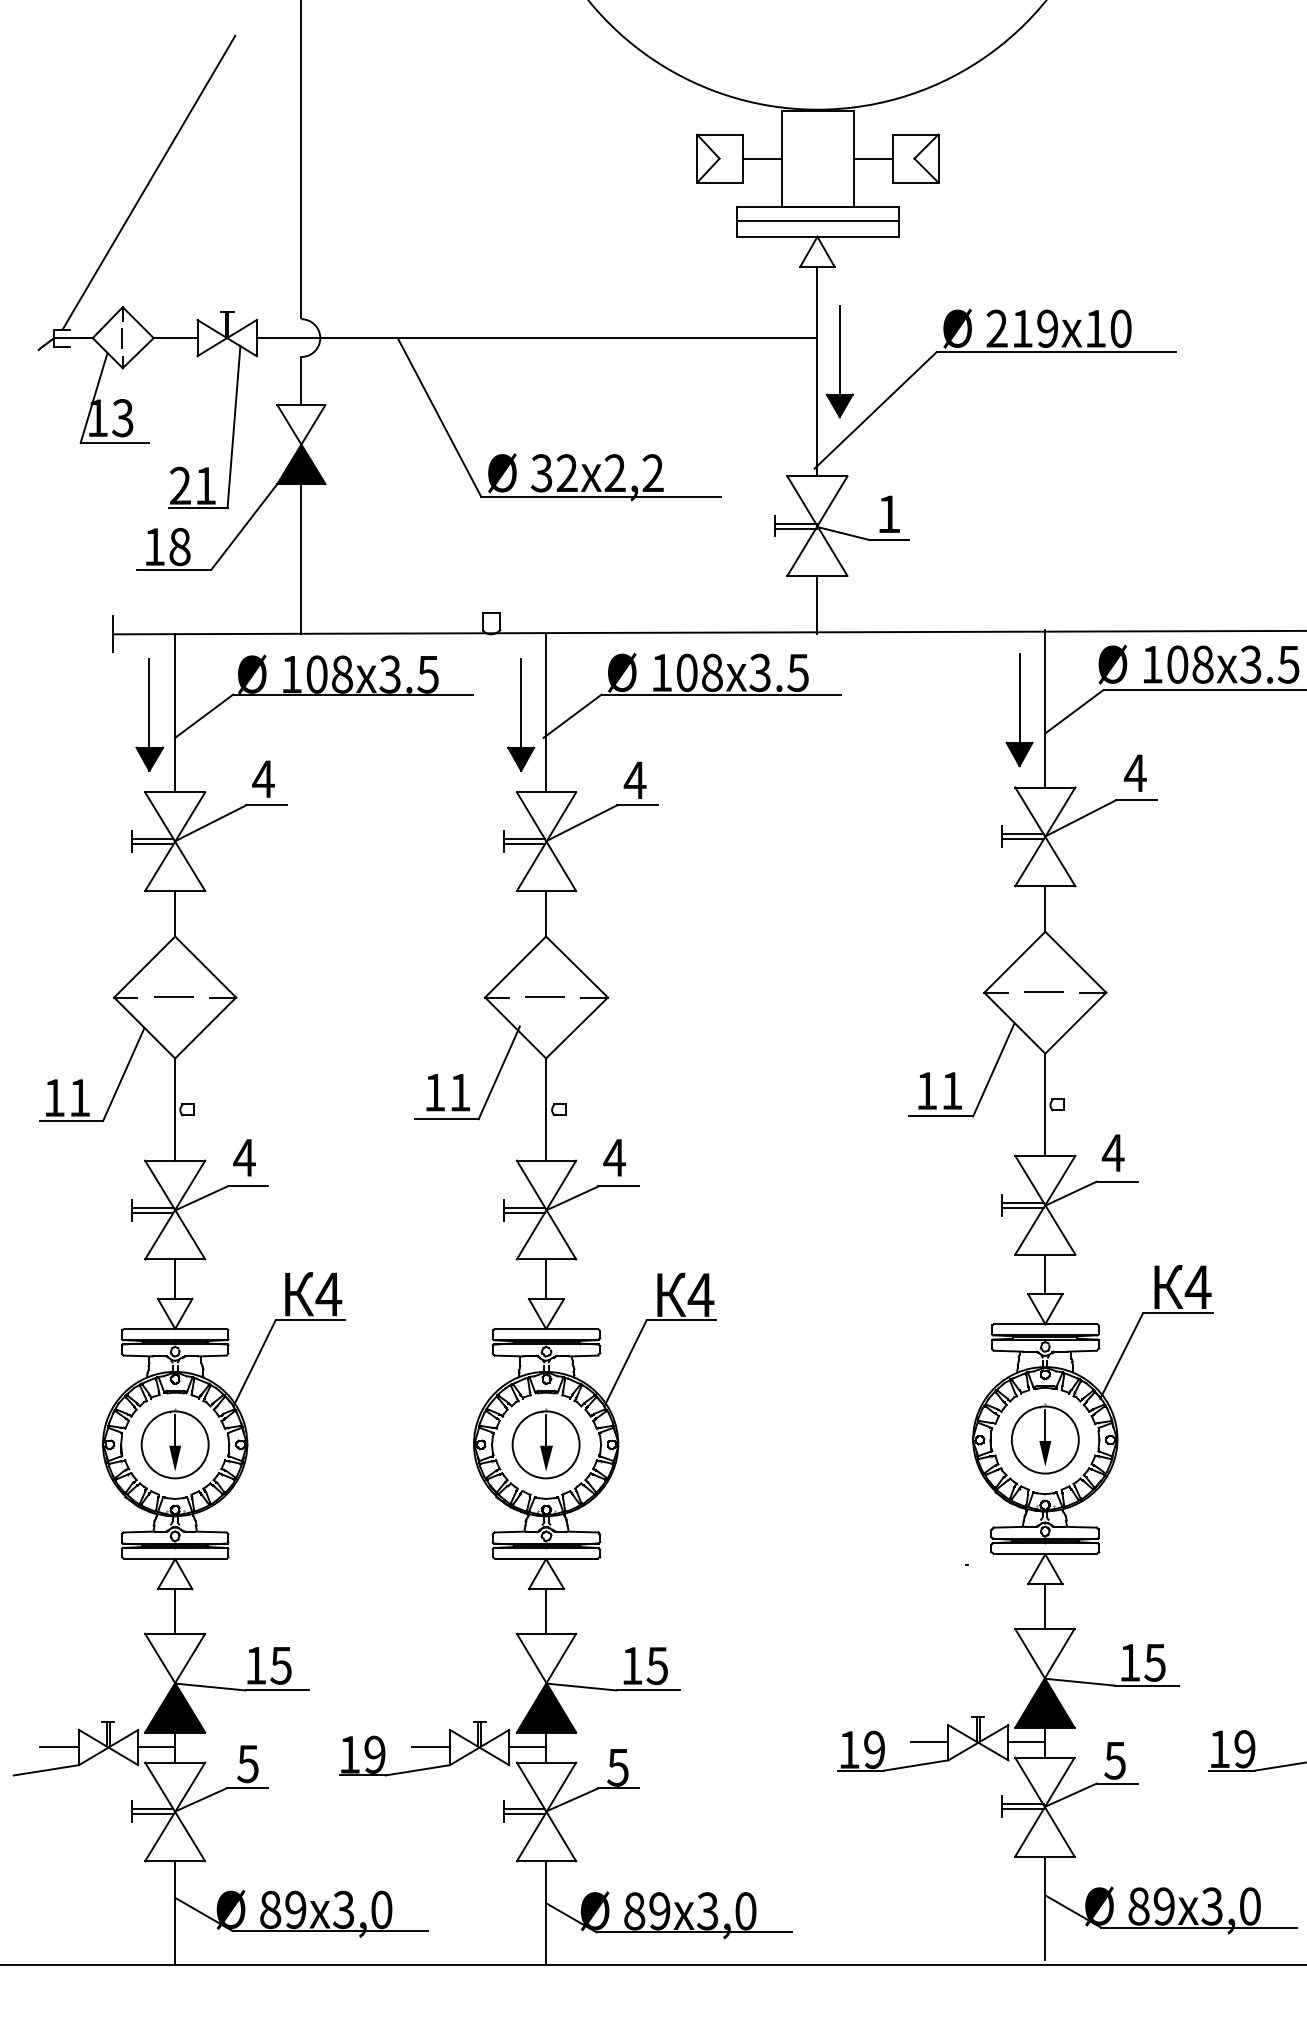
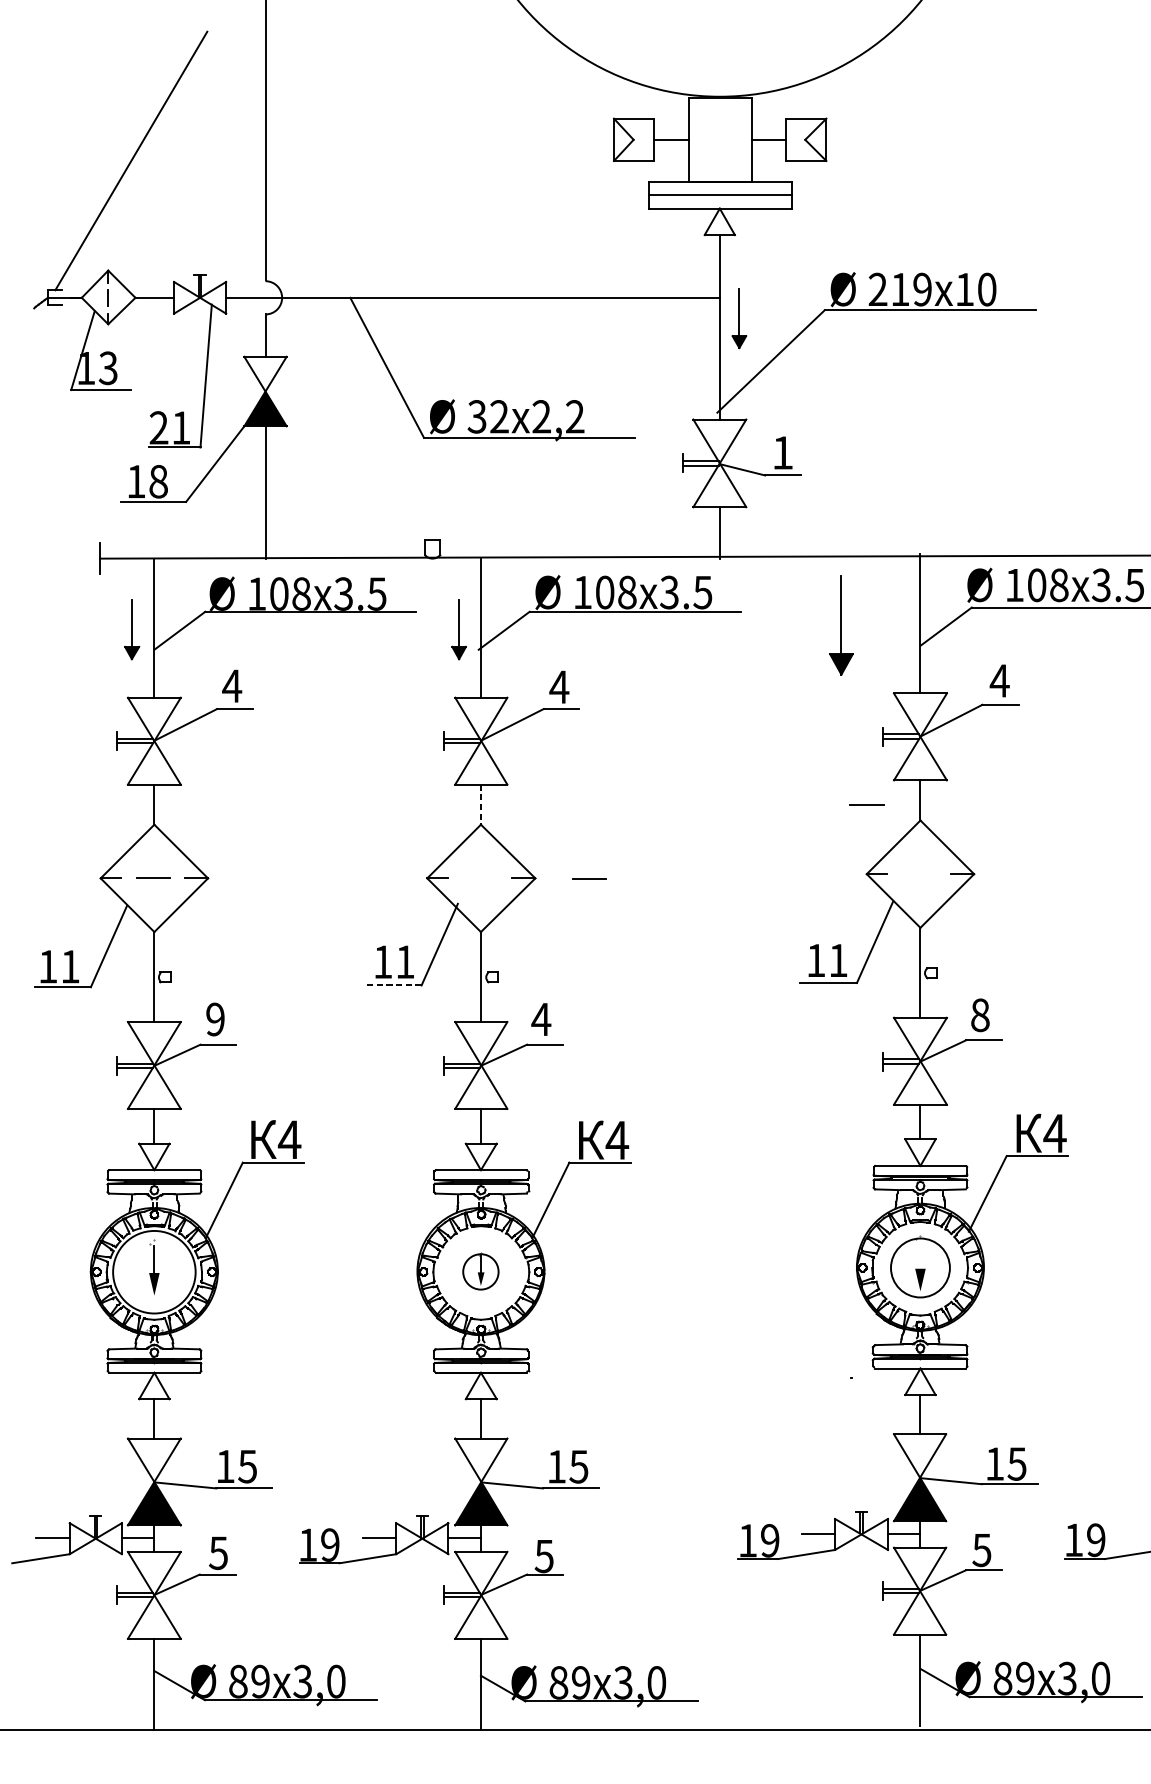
part: (839, 361) -> (739, 318), size x0.6
part: (1019, 710) -> (841, 625), moved
part: (149, 714) -> (131, 629), size x0.6
part: (521, 714) -> (459, 629), size x0.6
line: (546, 913) -> (481, 804), solid -> dashed
line: (1043, 991) -> (866, 804), moved
line: (544, 996) -> (588, 879), moved
line: (446, 1119) -> (393, 985), solid -> dashed
text: (1112, 1153) -> (979, 1015), 4 -> 8
text: (244, 1157) -> (215, 1019), 4 -> 9
line: (1045, 1425) -> (920, 1255), removed
part: (545, 1443) -> (480, 1271), size x0.6
circle: (174, 1444) -> (153, 1271), size x1.4

